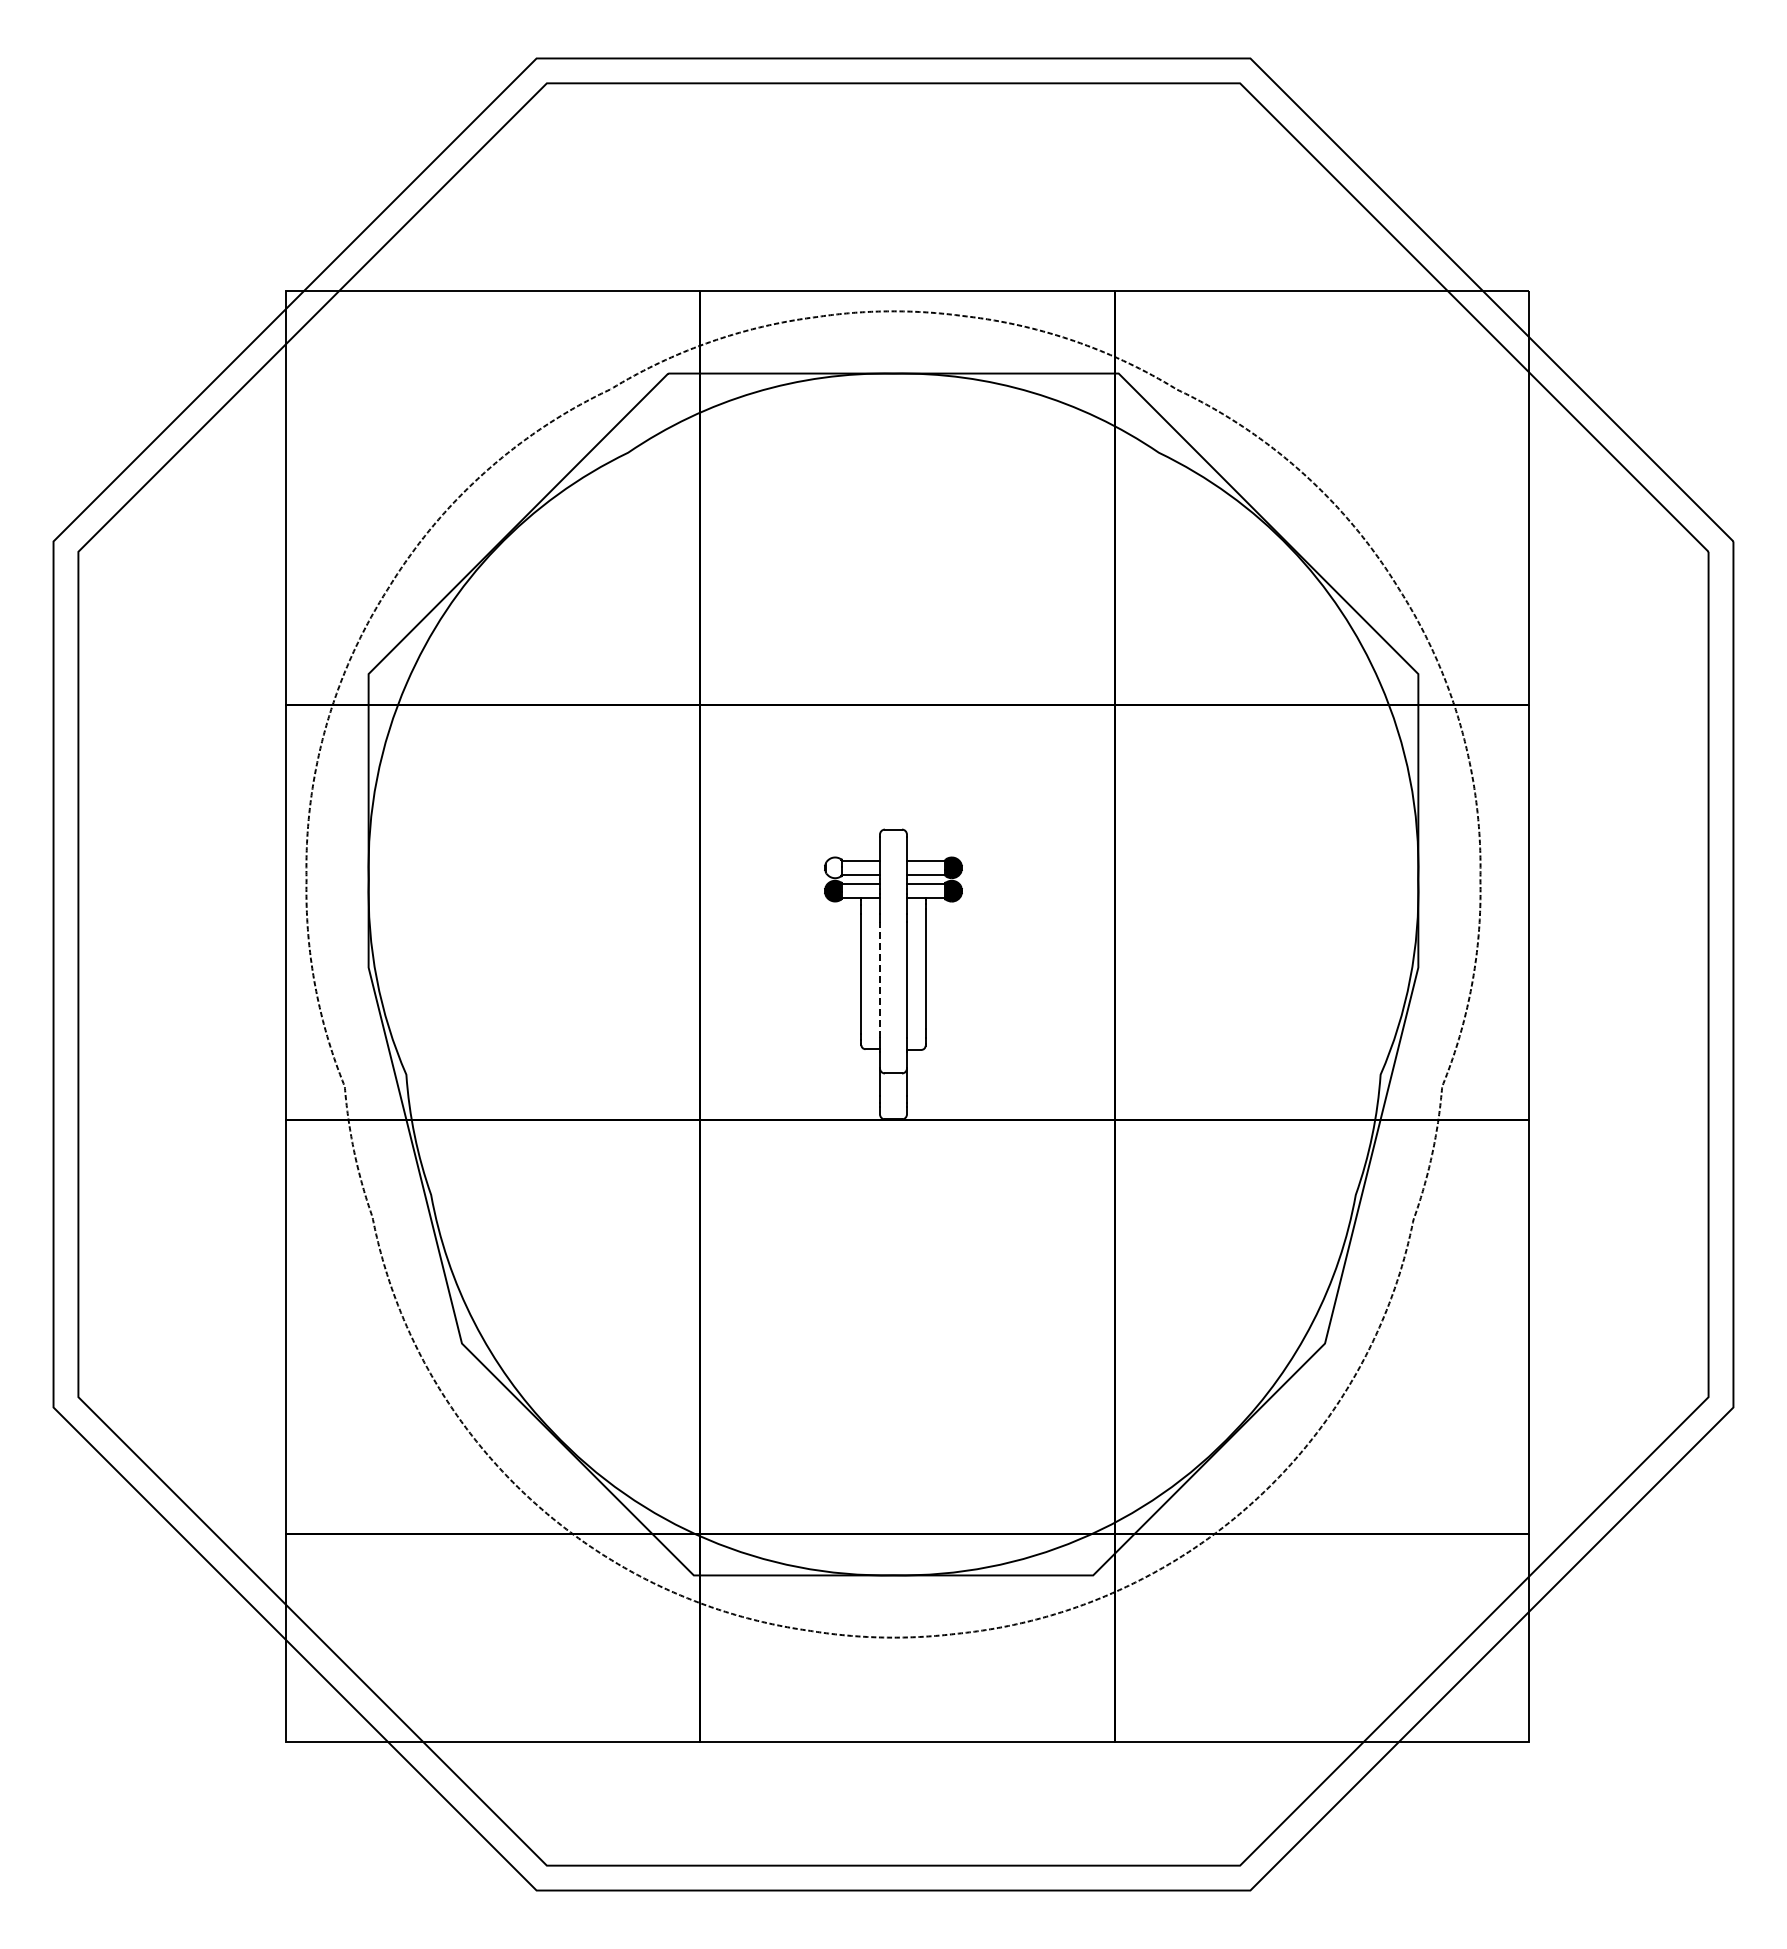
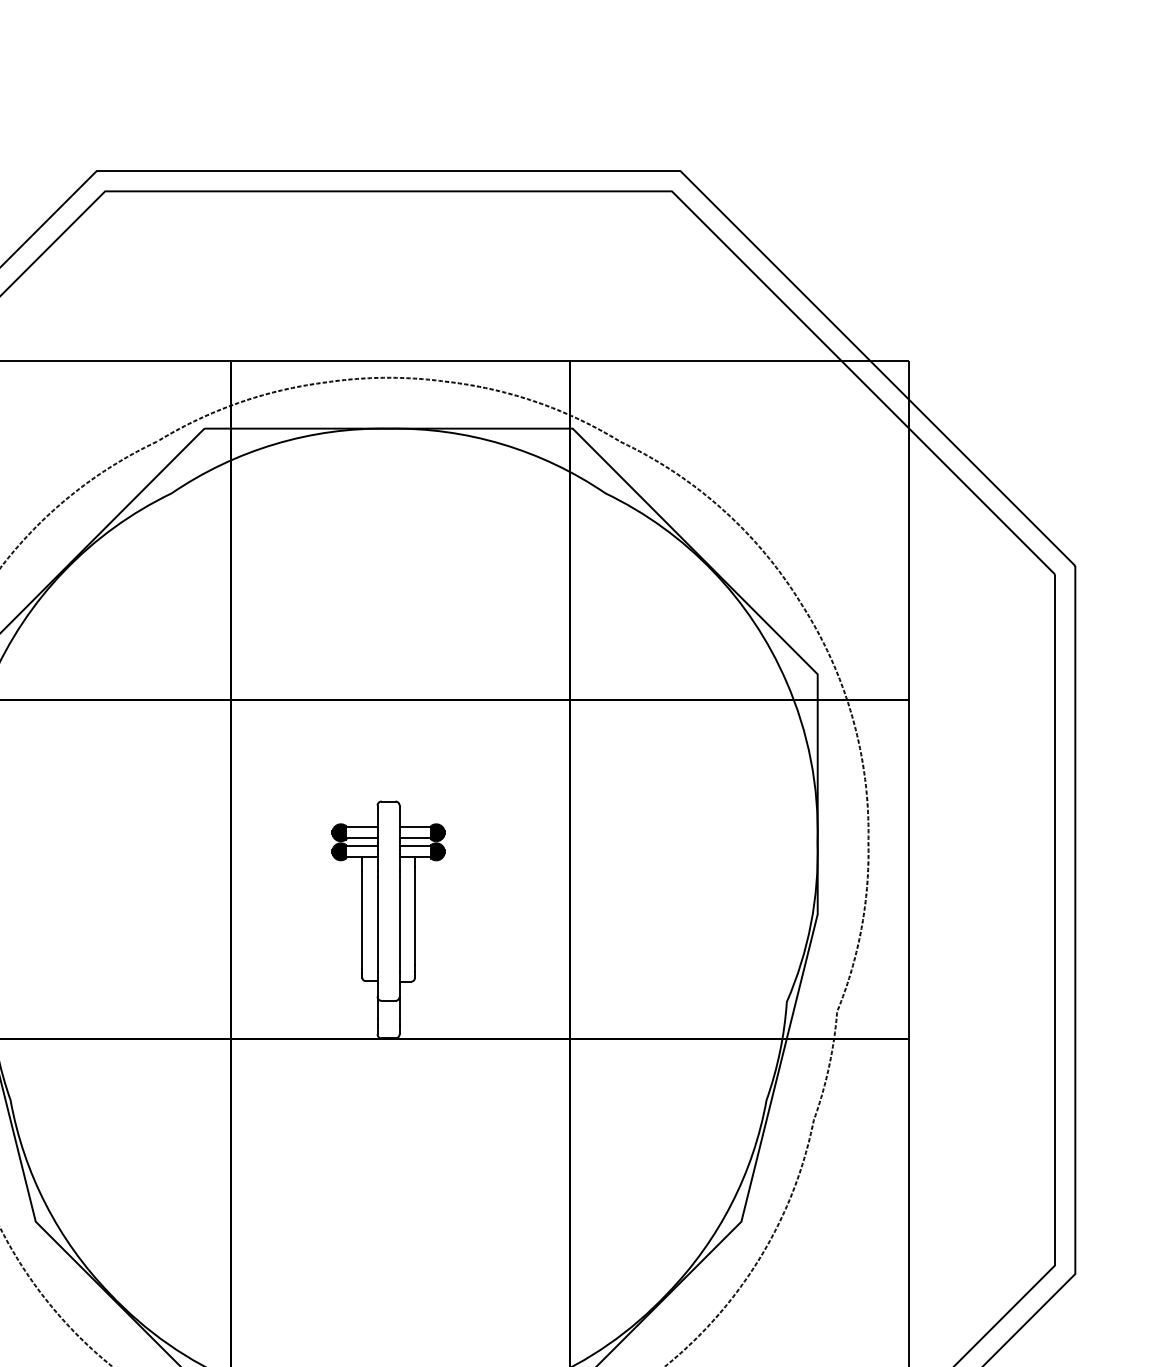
fill: (833, 867) -> (339, 832), added
line: (880, 979) -> (377, 924), dashed -> solid

